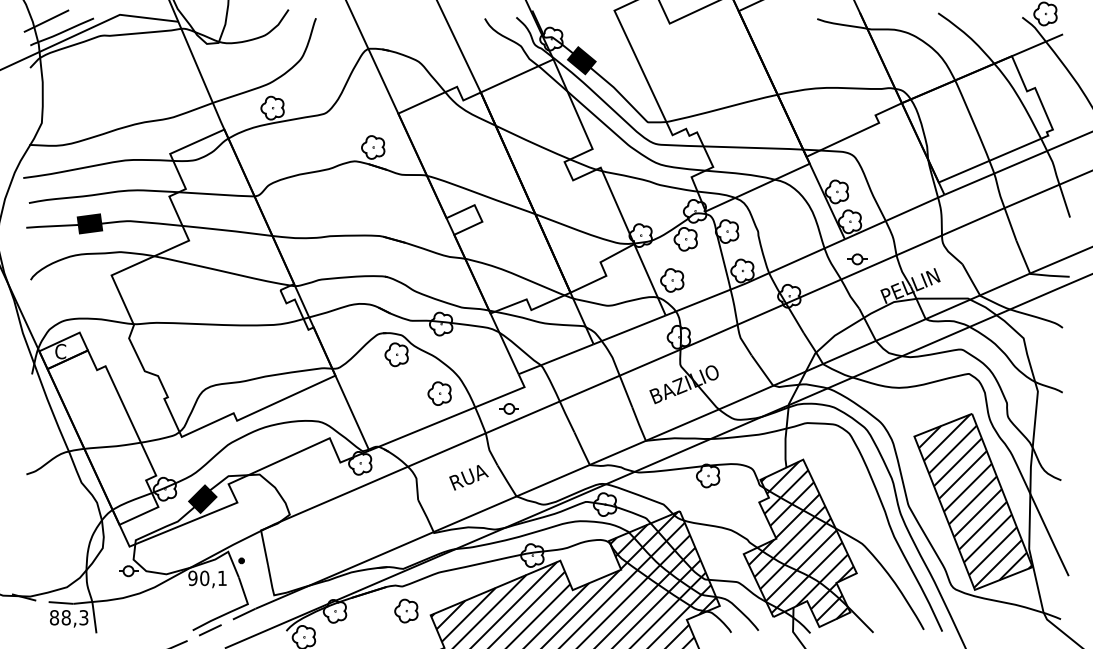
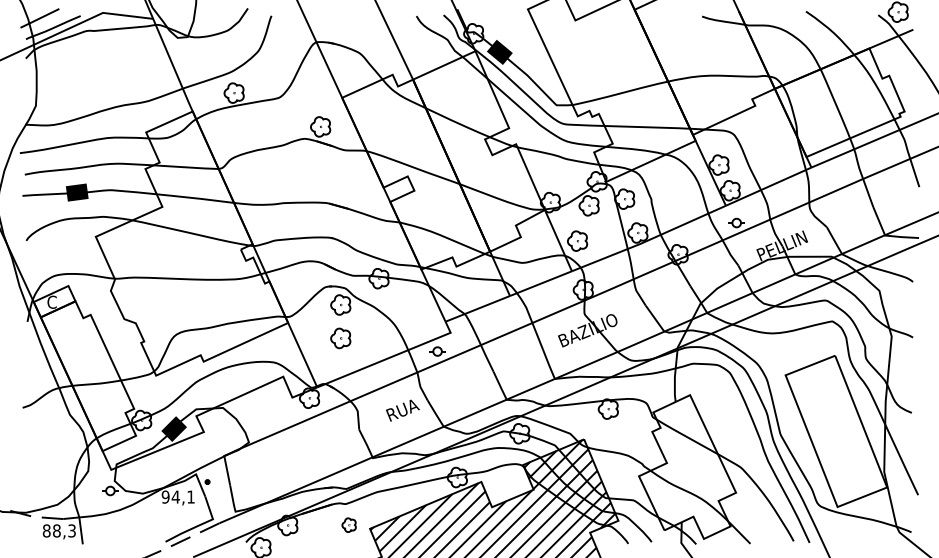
part: (439, 393) -> (340, 338), moved
hatch: (974, 500) -> (837, 430), removed
hatch: (800, 541) -> (687, 465), removed
text: (204, 578) -> (175, 497), 90,1 -> 94,1
part: (406, 610) -> (349, 524), size x0.7

